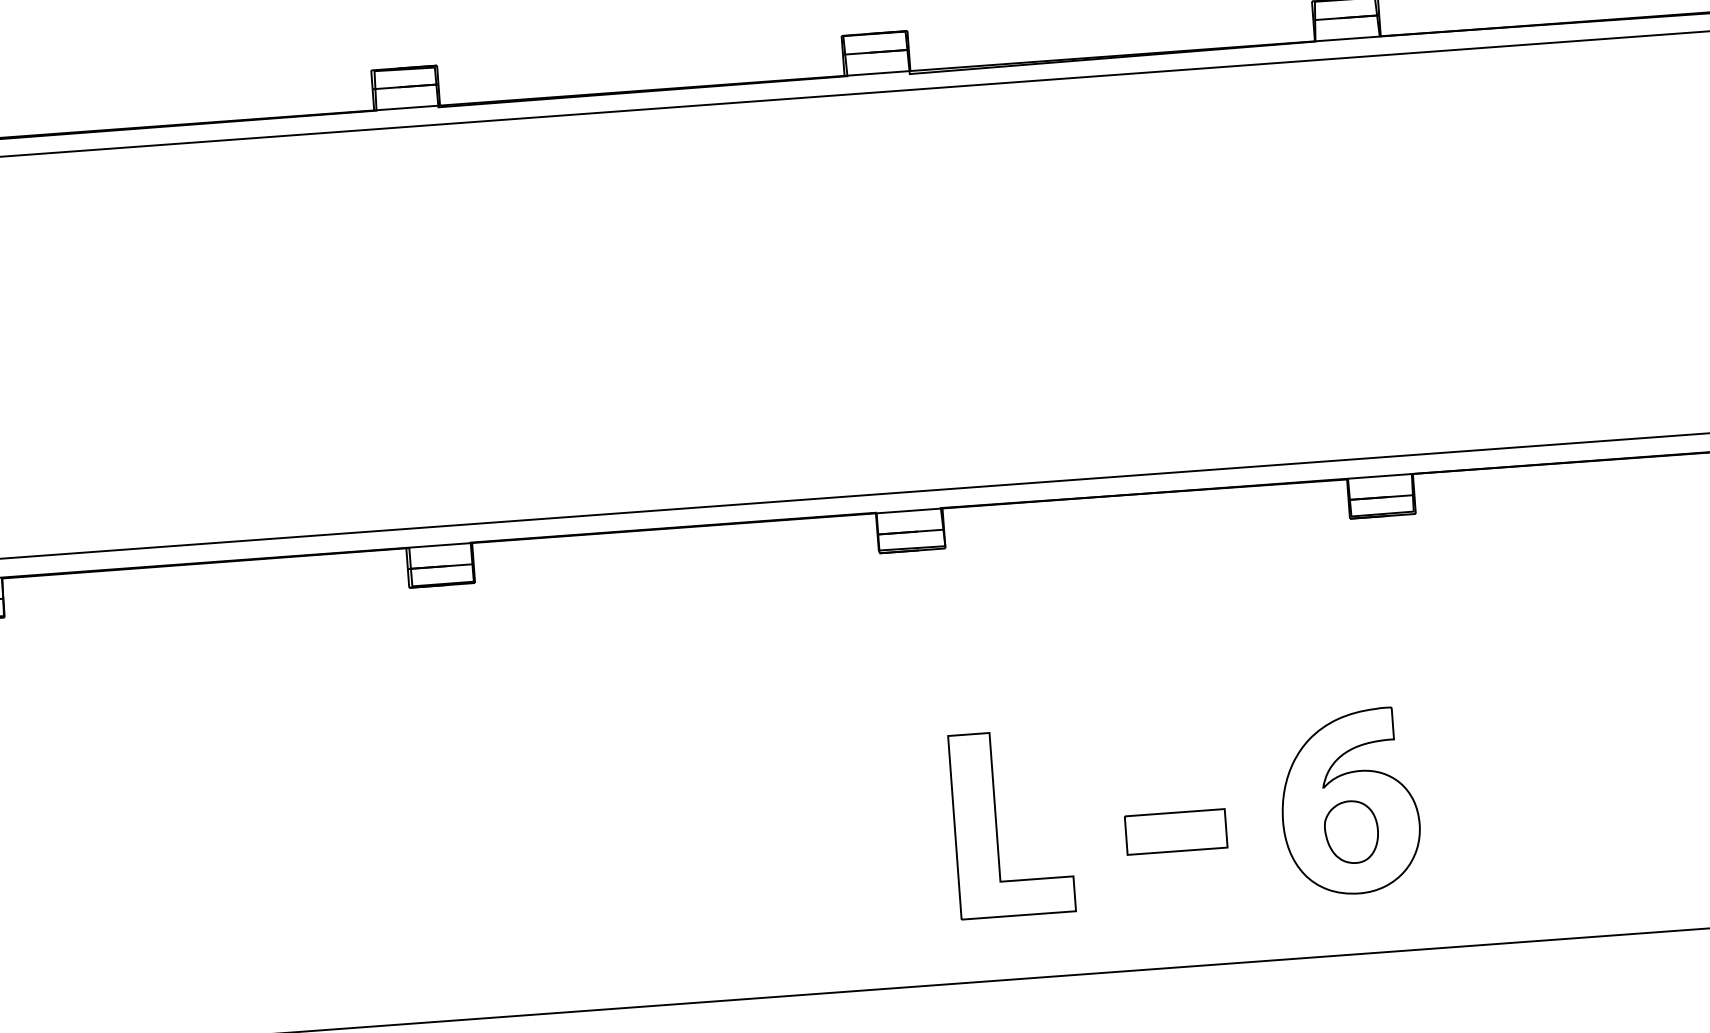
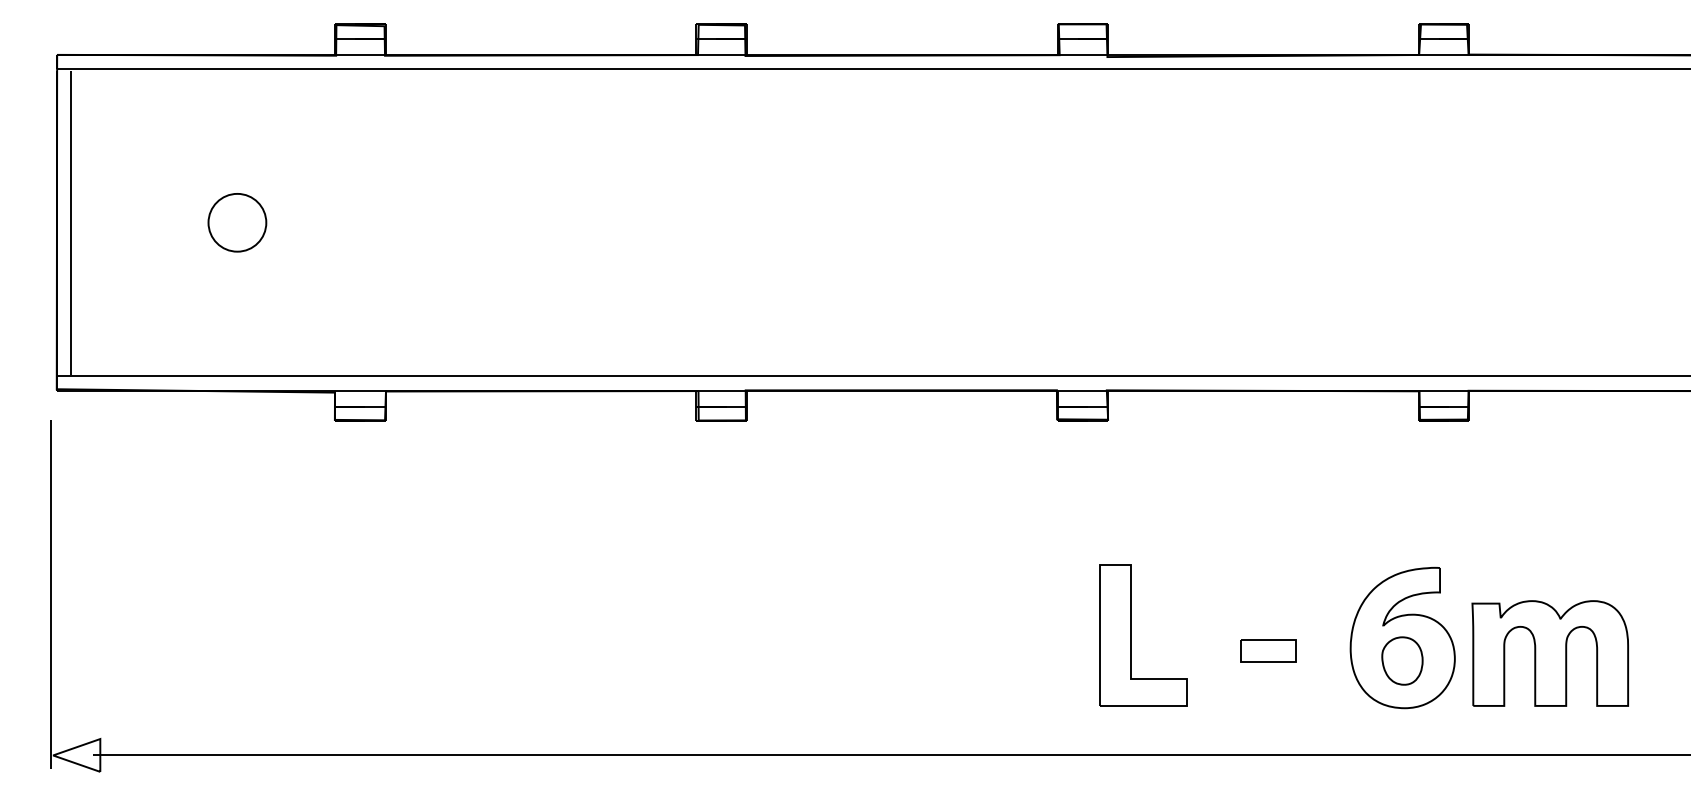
part: (1542, 808) -> (1549, 653), added
part: (1176, 831) -> (1268, 650), size x0.71

